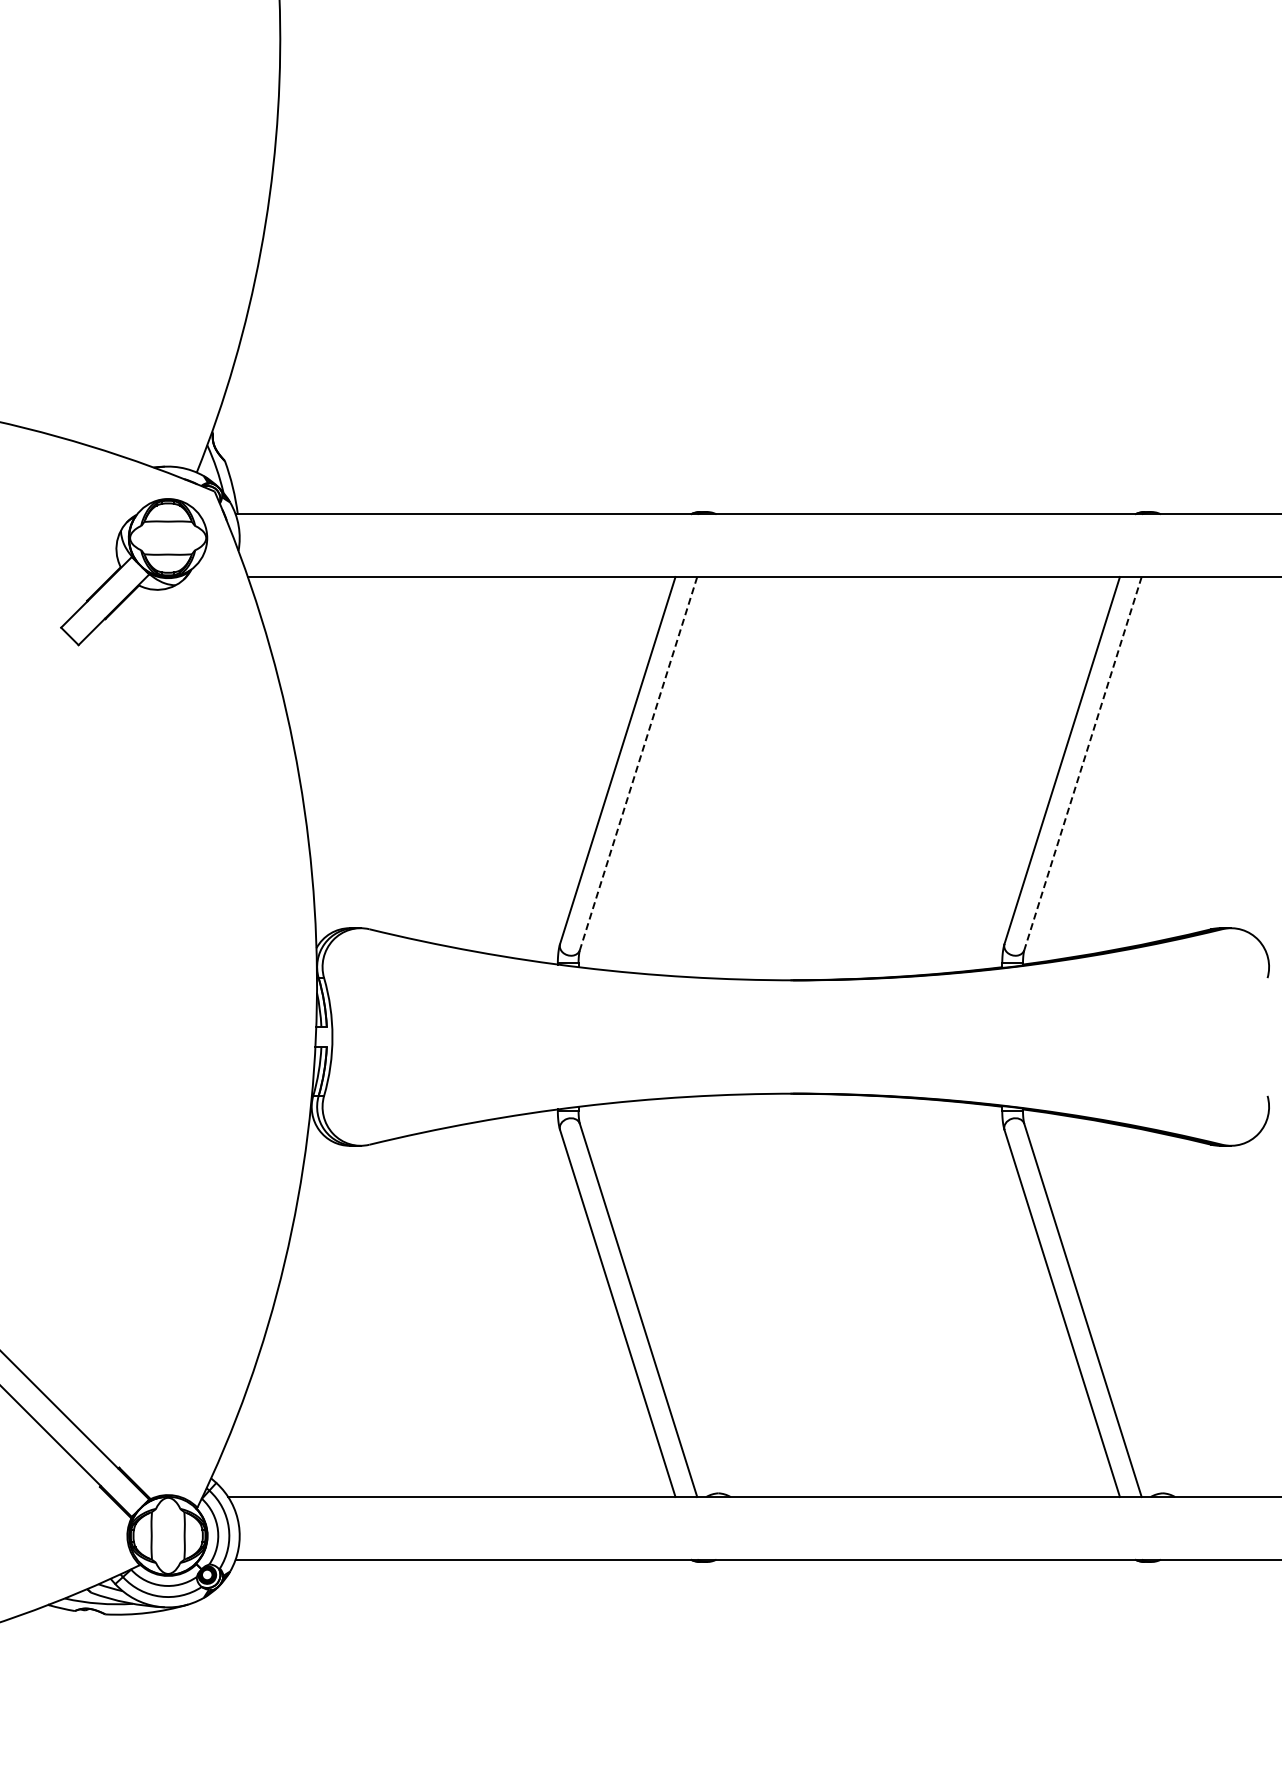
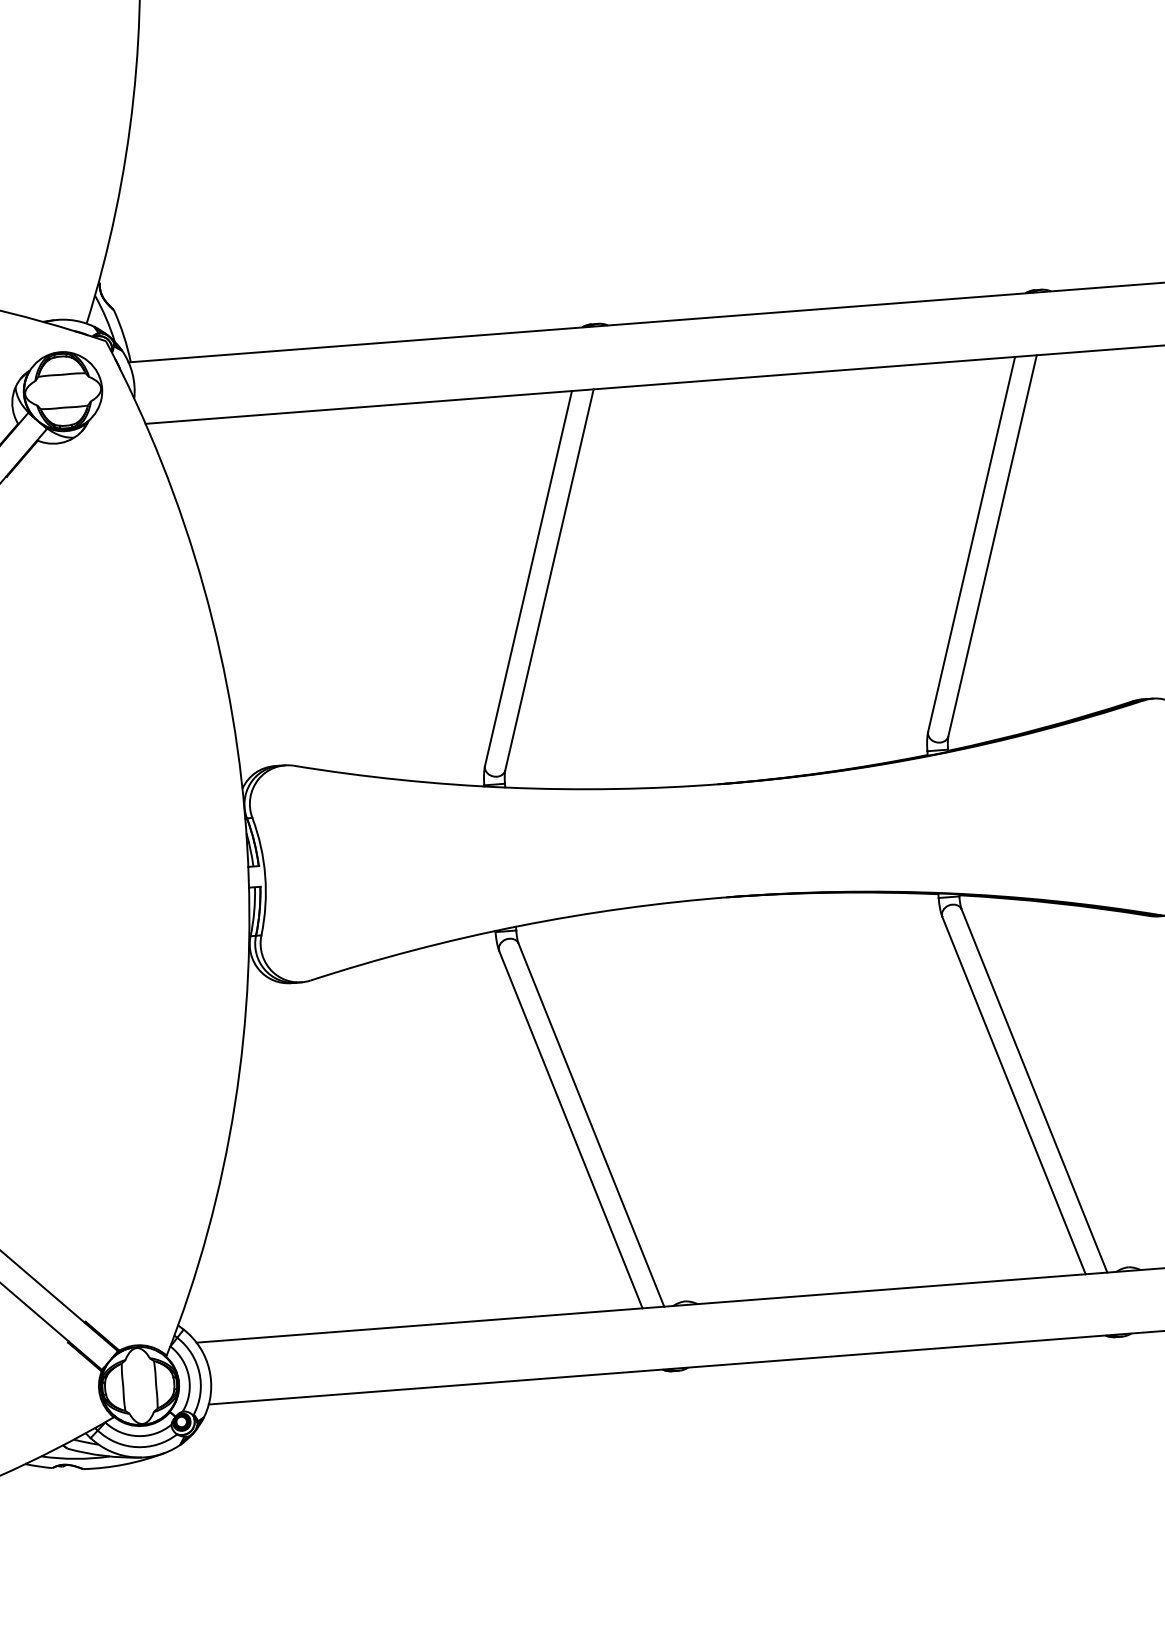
line: (638, 763) -> (549, 579), dashed -> solid
line: (1083, 763) -> (993, 545), dashed -> solid

